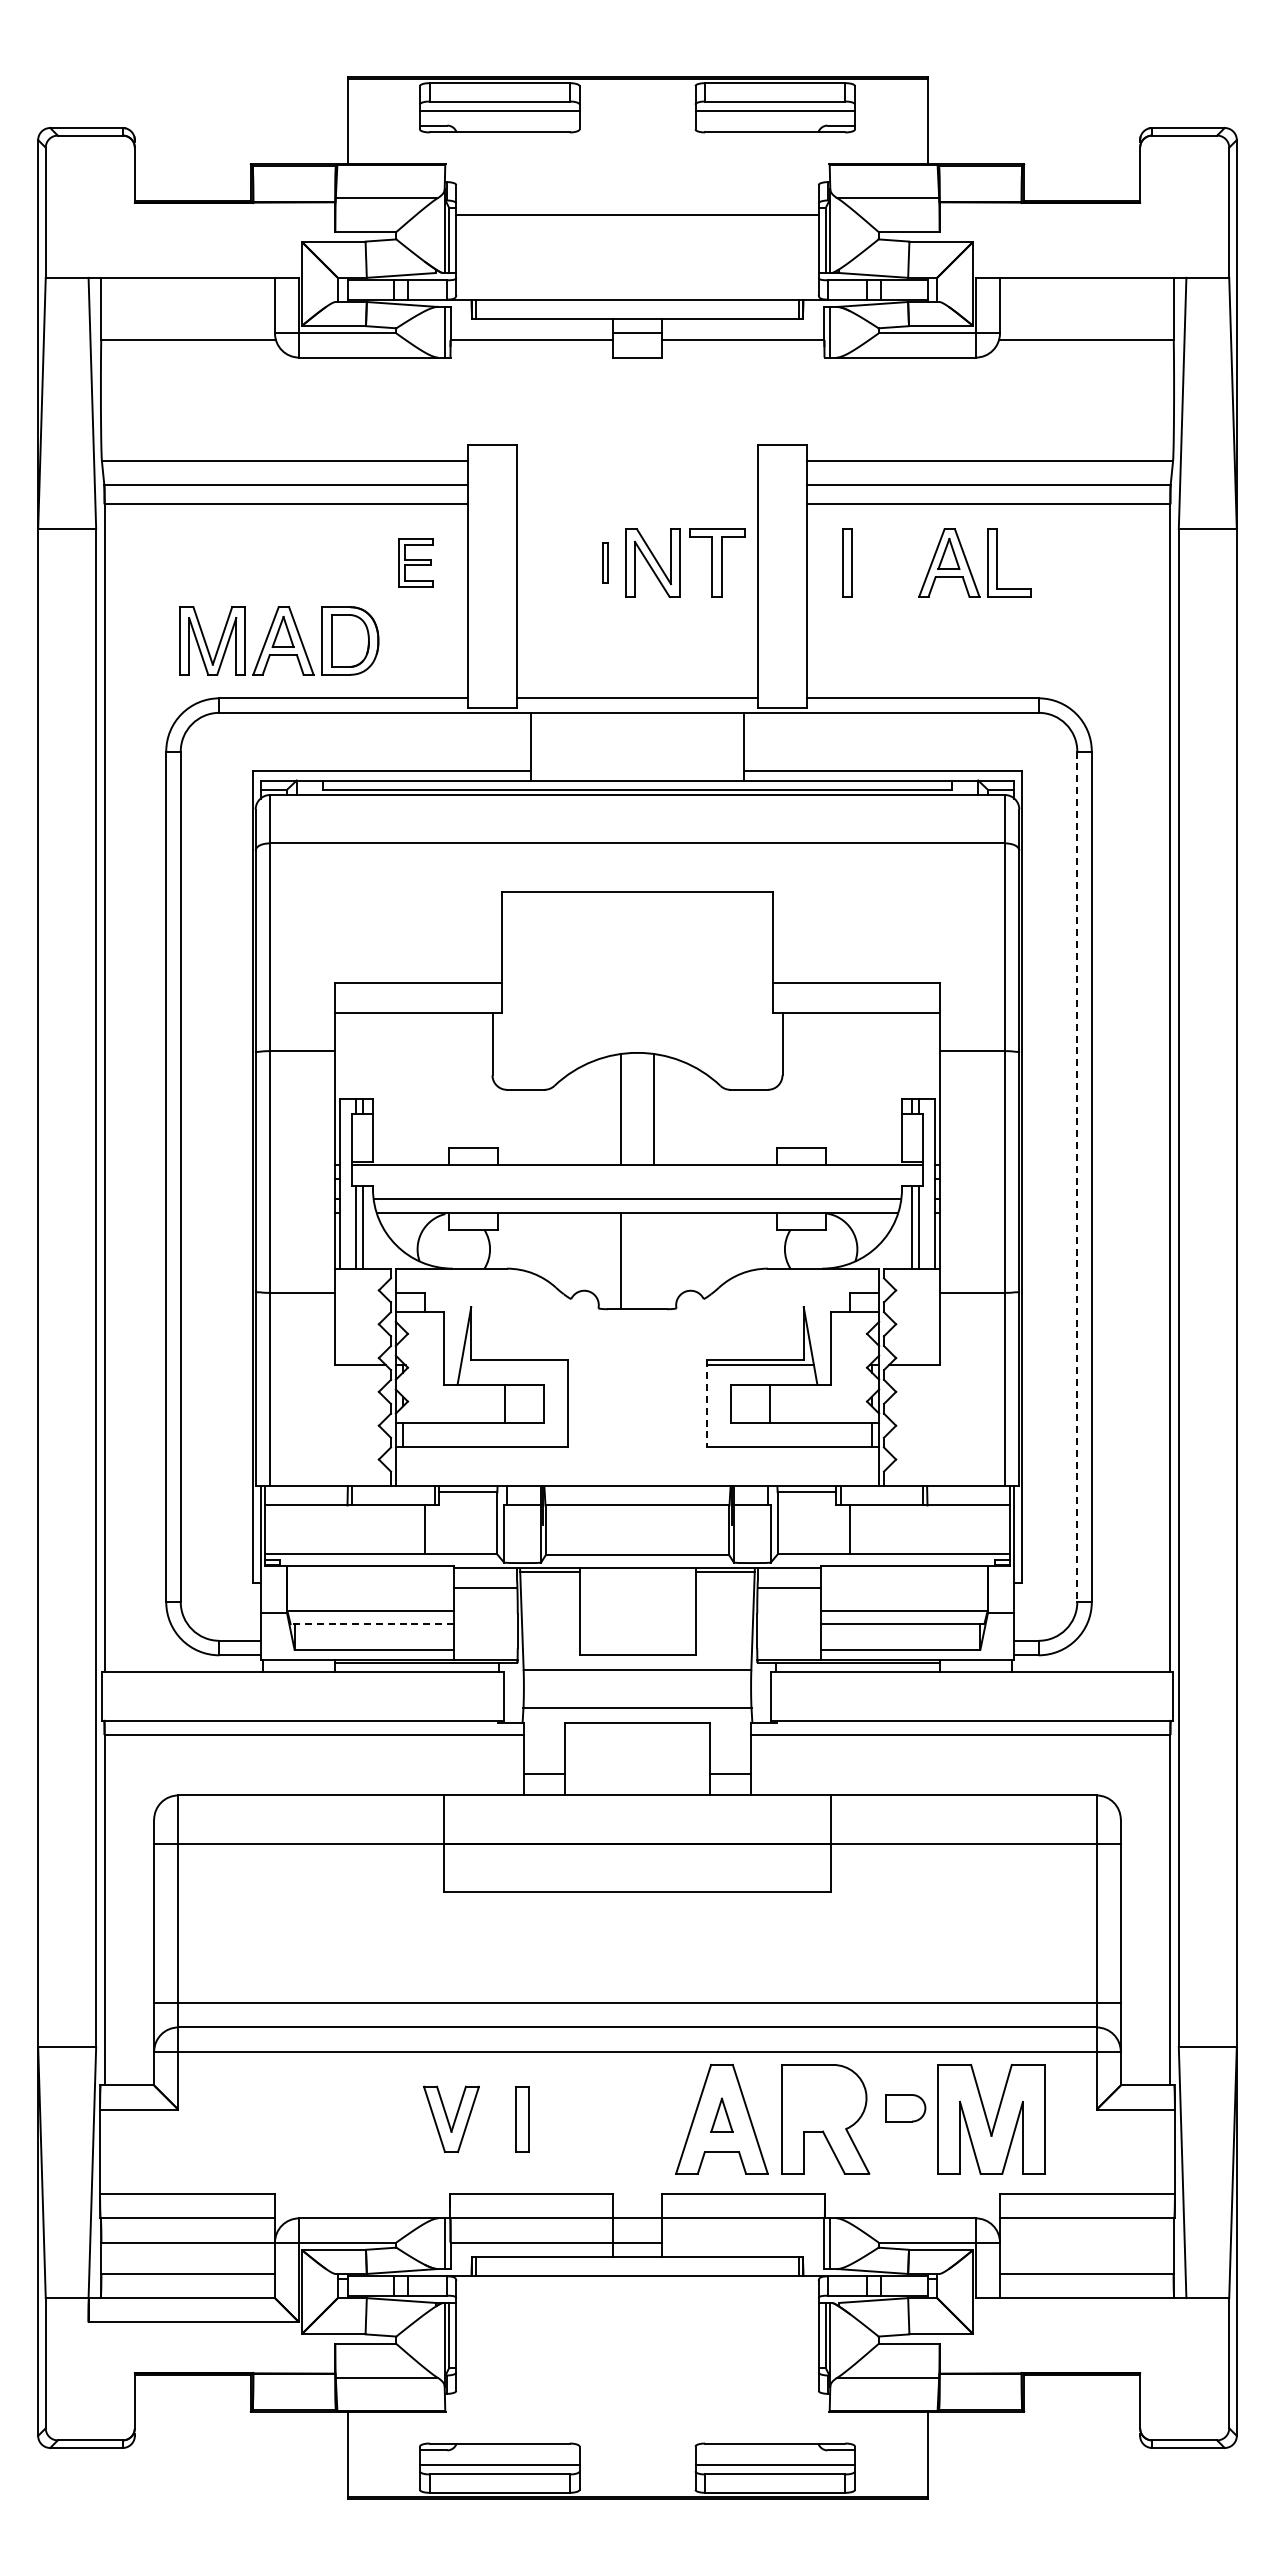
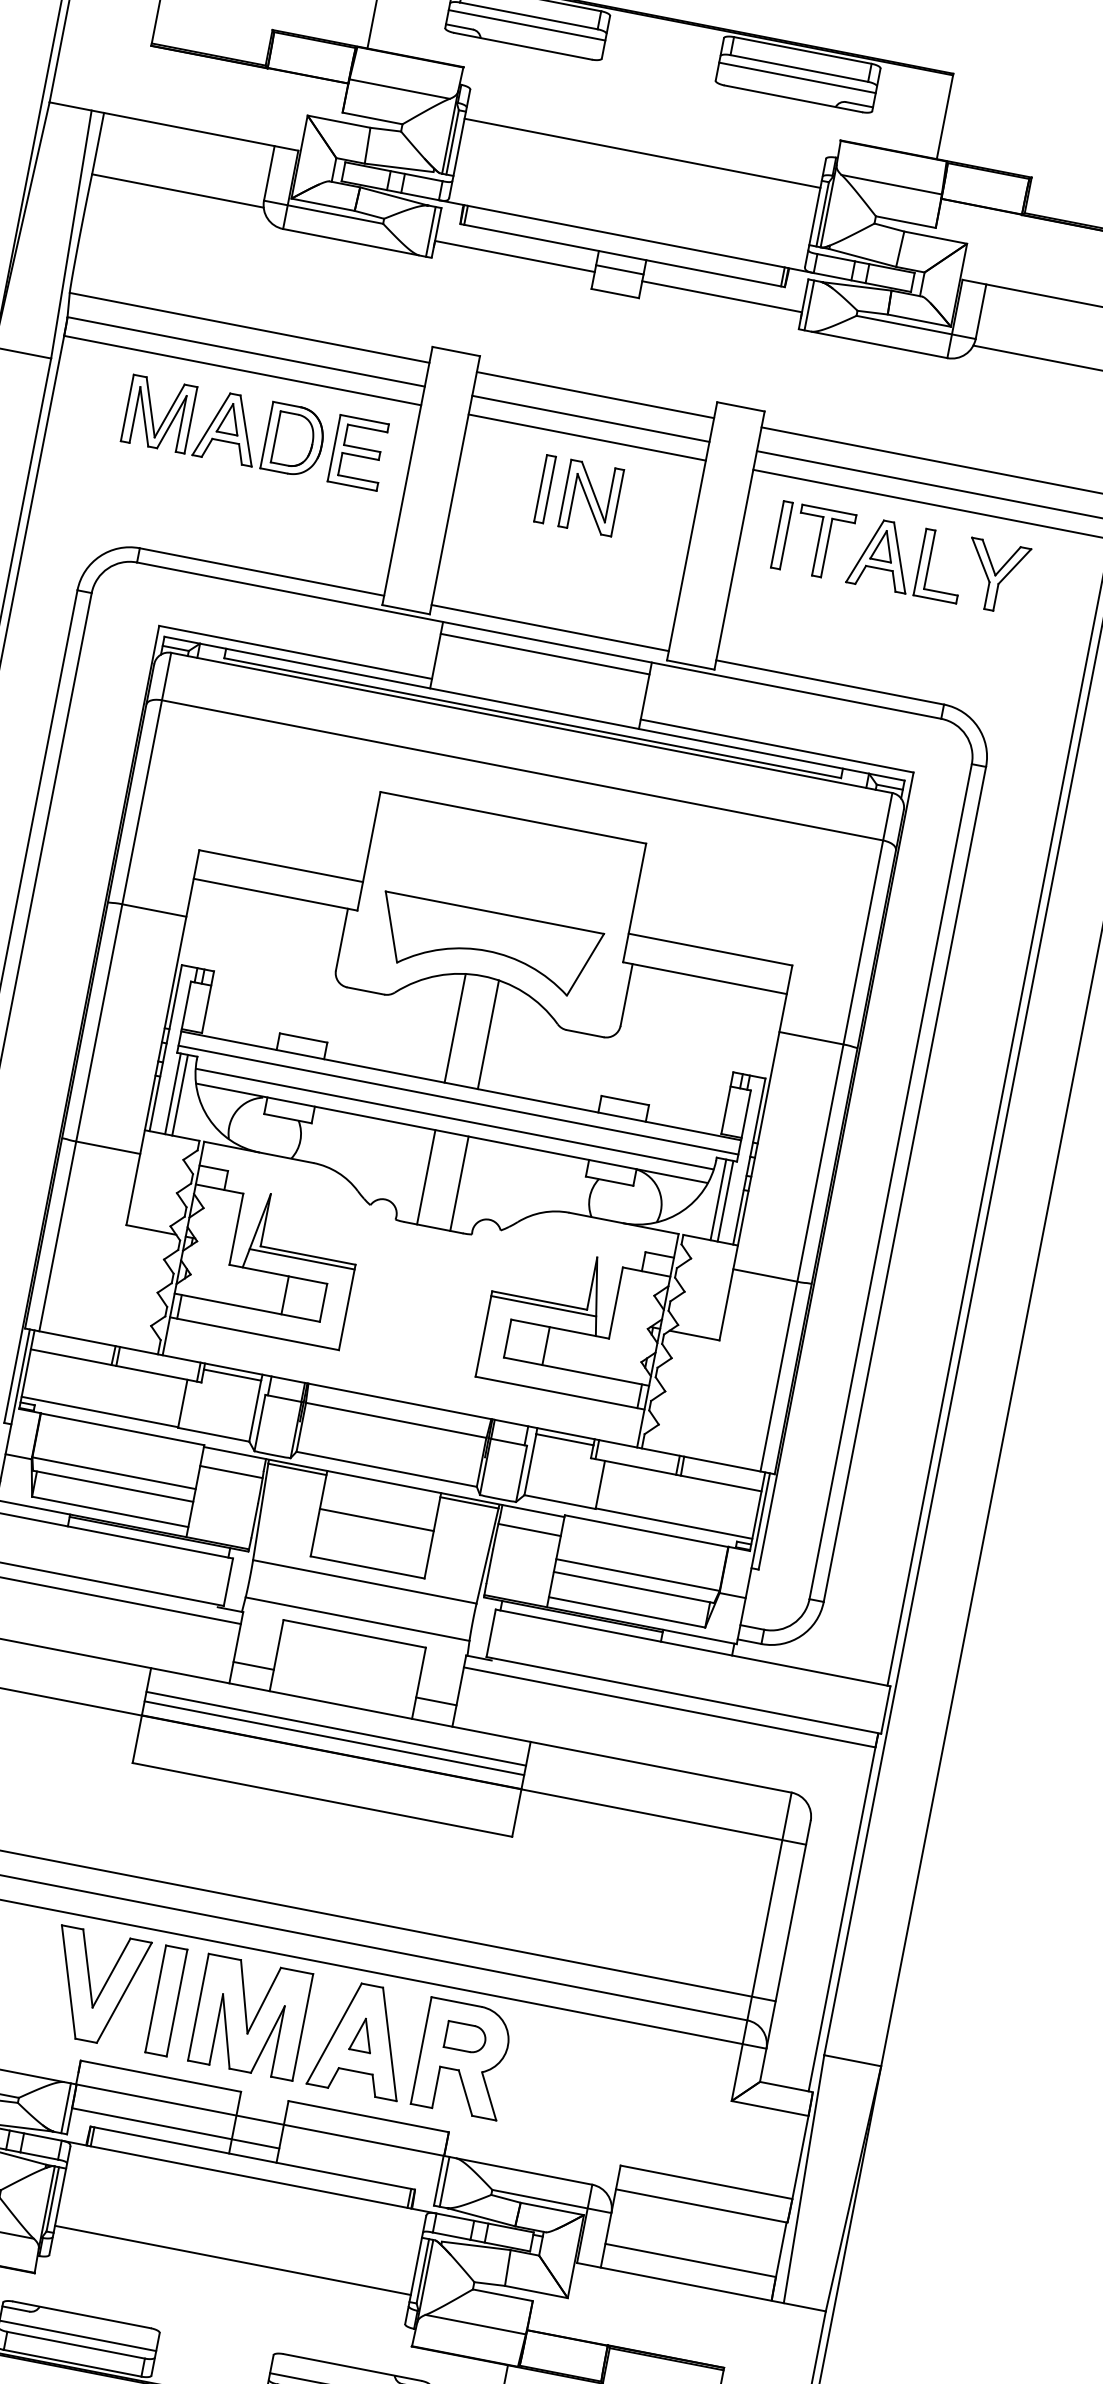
line: (637, 461) -> (595, 395), added
line: (637, 485) -> (590, 419), added
line: (637, 504) -> (587, 437), added
part: (415, 562) -> (358, 452), size x1.43
part: (605, 562) -> (544, 488), size x1.67
part: (717, 562) -> (823, 542), moved
part: (1064, 562) -> (995, 576), added
part: (279, 640) -> (224, 426), moved
line: (637, 724) -> (545, 653), added
part: (637, 1021) -> (488, 945), added
line: (1077, 1177) -> (890, 1182), dashed -> solid
line: (637, 1179) -> (458, 1100), added
line: (654, 1261) -> (459, 1184), added
line: (513, 1365) -> (301, 1259), added
line: (707, 1404) -> (484, 1334), dashed -> solid
line: (637, 1606) -> (376, 1519), added
line: (372, 1624) -> (113, 1486), dashed -> solid
line: (637, 1819) -> (336, 1728), added
line: (637, 1829) -> (334, 1738), added
part: (905, 2108) -> (465, 2037), moved
part: (991, 2118) -> (250, 2016), moved
part: (451, 2119) -> (96, 1987), size x1.67
part: (522, 2119) -> (166, 2001), size x1.67
line: (637, 2361) -> (232, 2260), added

